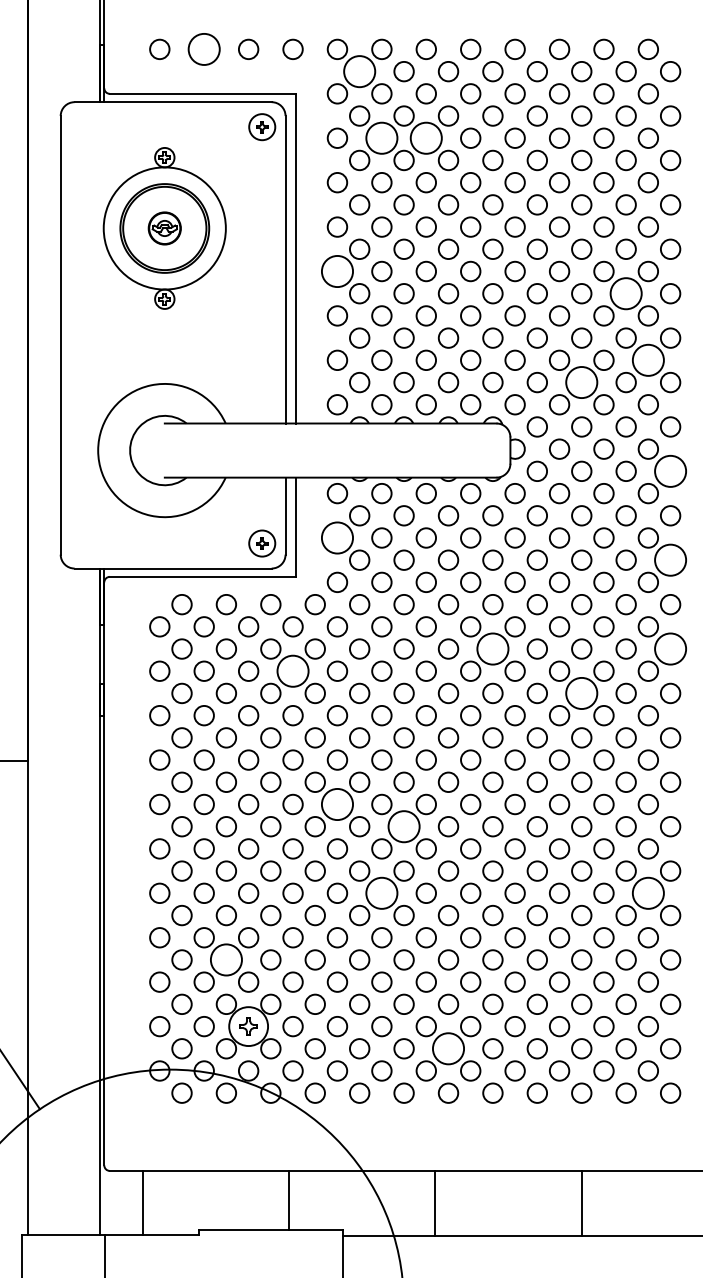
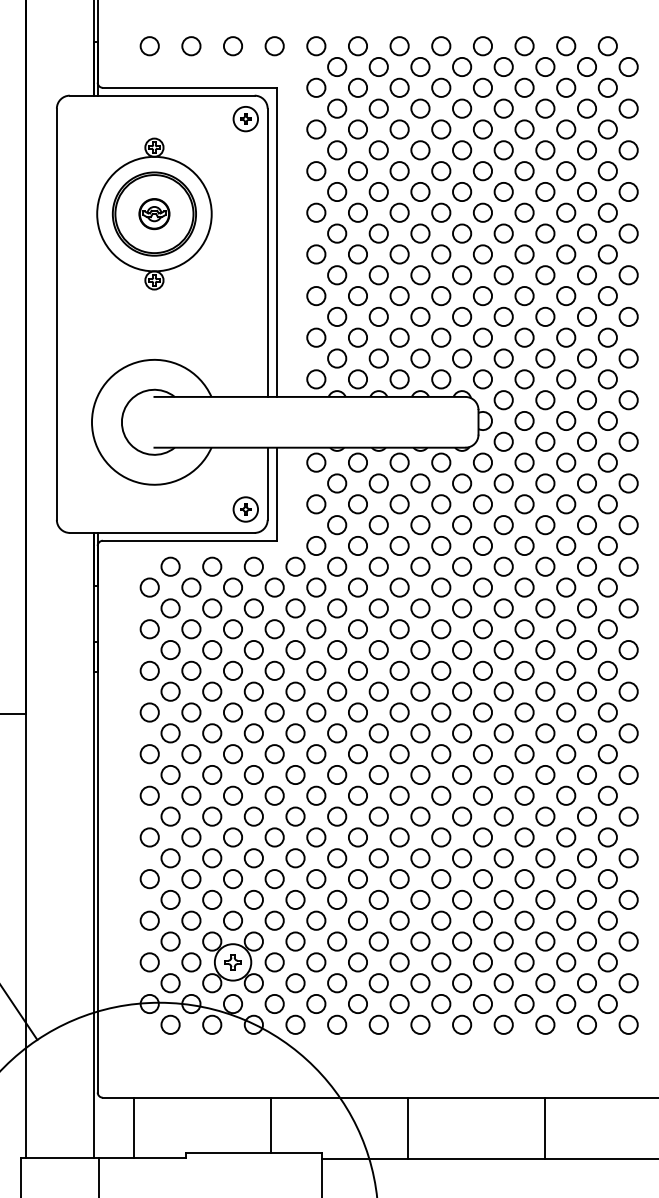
circle: (203, 49) -> (190, 46), size x0.62
circle: (359, 71) -> (337, 66), size x0.62
circle: (381, 137) -> (357, 128), size x0.62
circle: (426, 137) -> (399, 128), size x0.62
circle: (337, 271) -> (316, 254), size x0.62
circle: (625, 293) -> (586, 275), size x0.62
circle: (648, 360) -> (607, 337), size x0.62
circle: (581, 382) -> (545, 358), size x0.62
circle: (670, 471) -> (628, 441), size x0.62
circle: (337, 537) -> (316, 503), size x0.62
circle: (670, 559) -> (628, 524), size x0.62
circle: (492, 648) -> (461, 607), size x0.62
circle: (670, 648) -> (628, 607), size x0.62
circle: (292, 670) -> (274, 628), size x0.62
circle: (581, 693) -> (545, 650), size x0.62
circle: (337, 804) -> (316, 754), size x0.62
circle: (403, 826) -> (378, 774), size x0.62
circle: (381, 893) -> (357, 837), size x0.62
circle: (648, 893) -> (607, 837), size x0.62
circle: (226, 959) -> (212, 899), size x0.62
circle: (448, 1048) -> (420, 982), size x0.62

